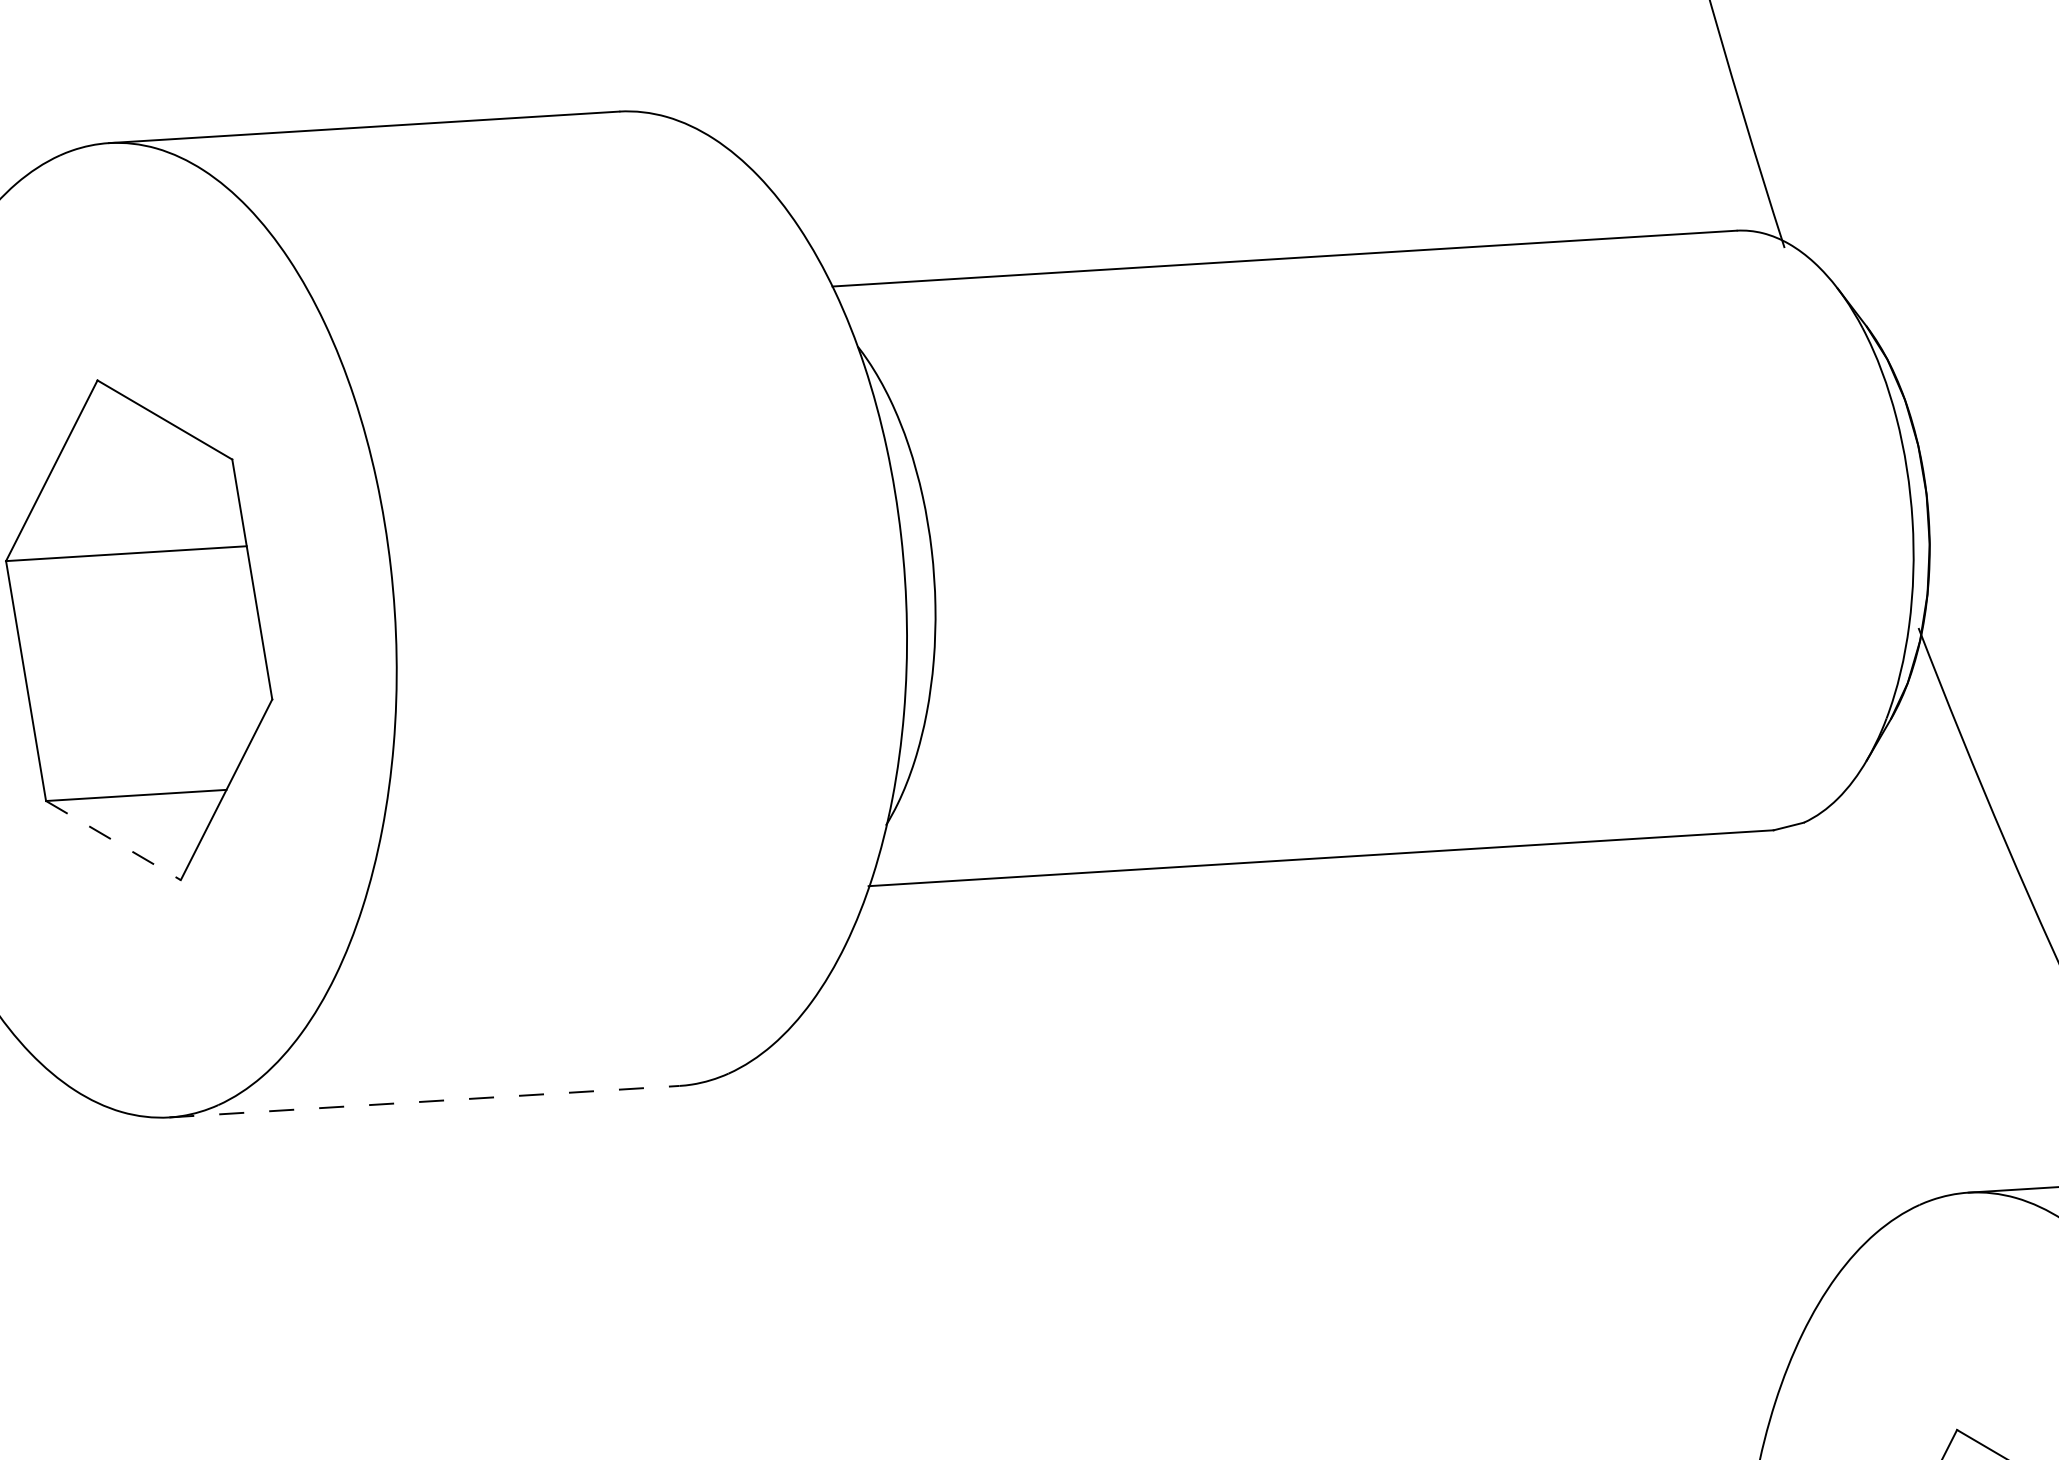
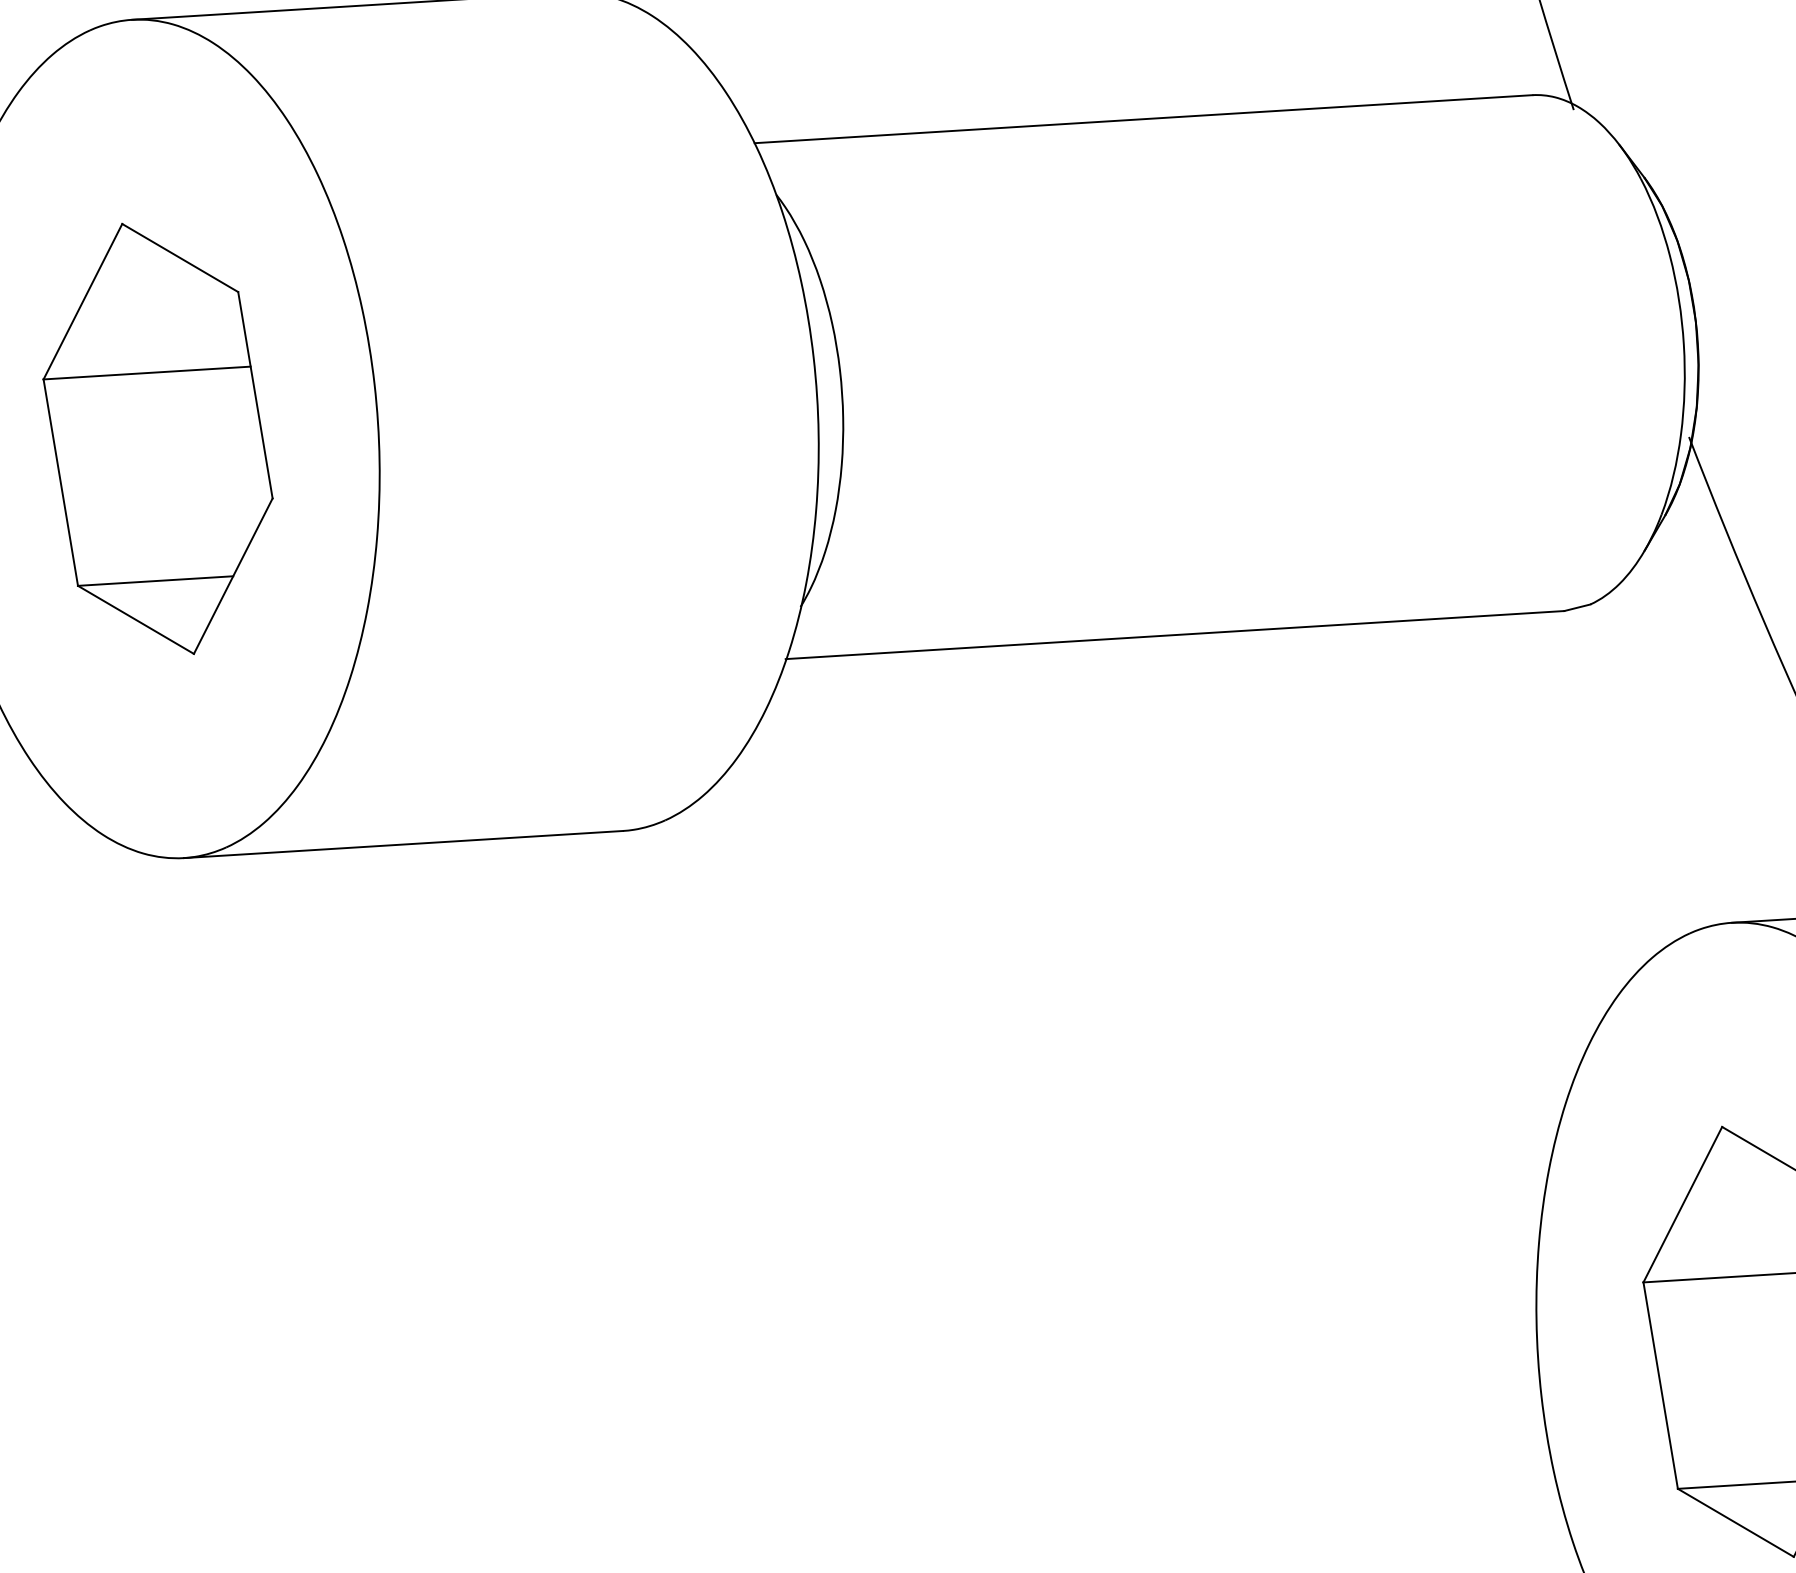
line: (114, 841) -> (136, 620), dashed -> solid
line: (424, 1101) -> (403, 844), dashed -> solid

